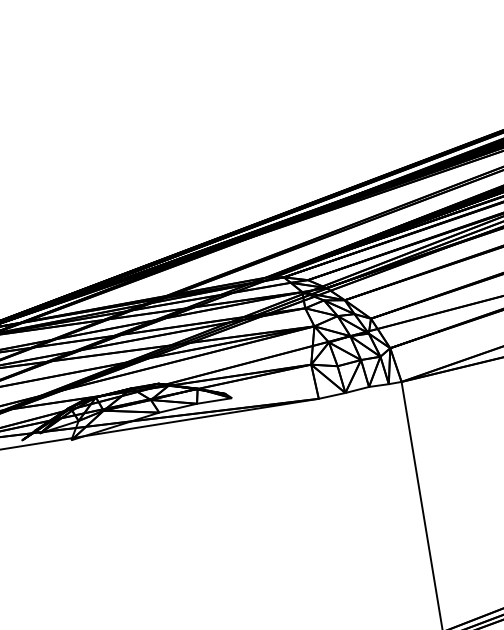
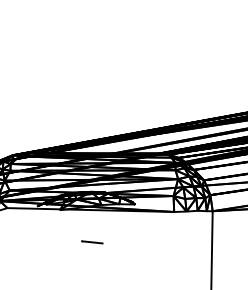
line: (154, 496) -> (92, 242), added

